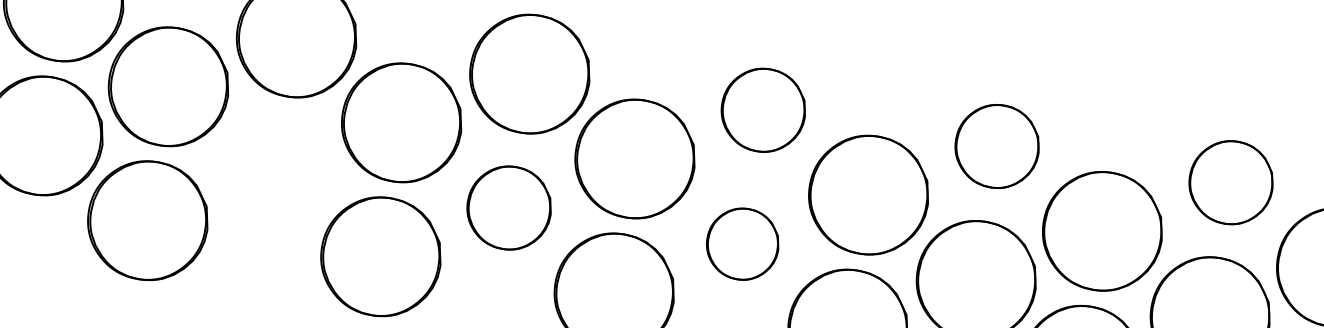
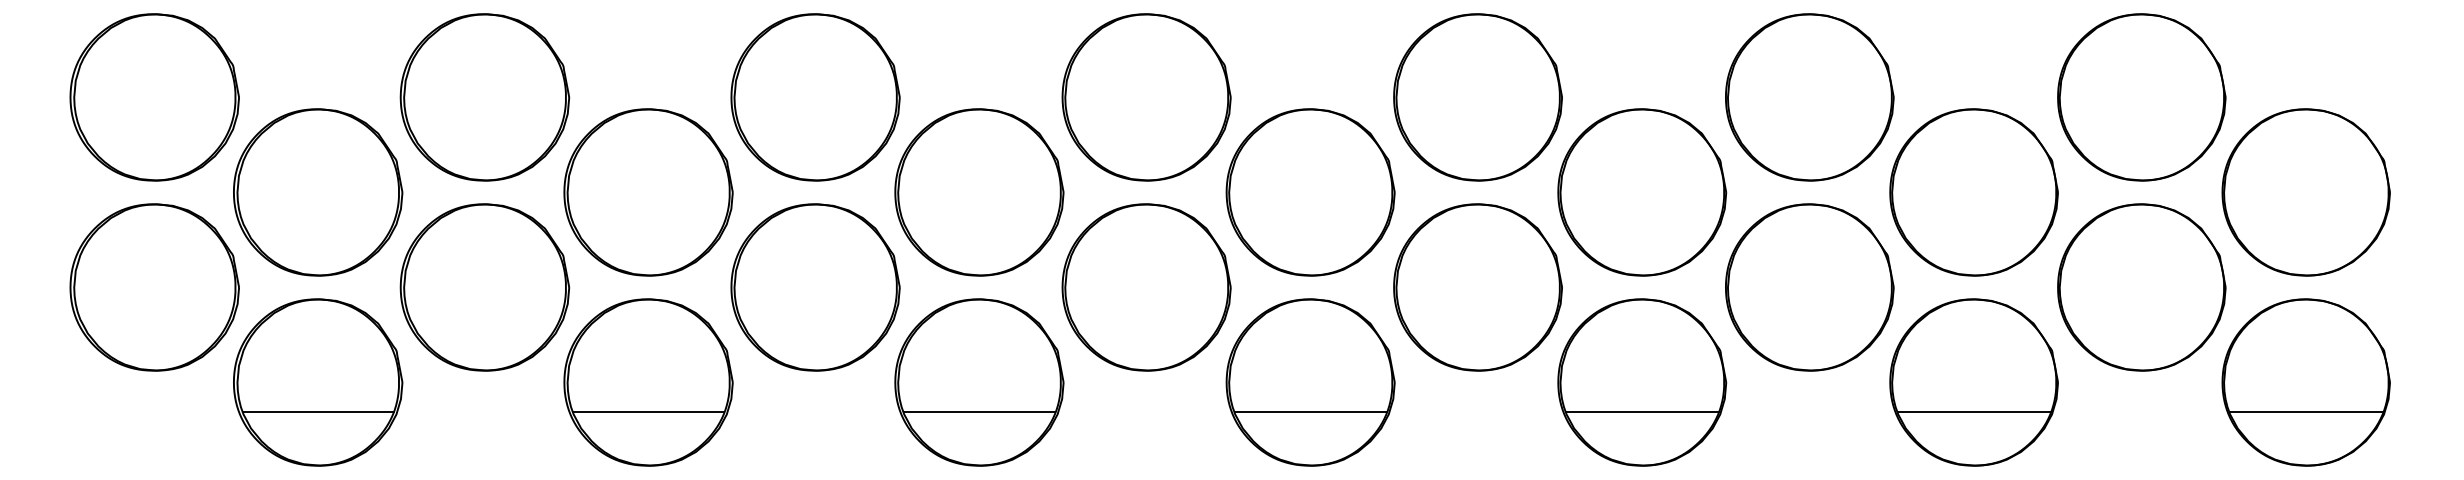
part: (763, 110) -> (1477, 97), size x1.43
part: (997, 146) -> (1809, 97), size x1.43
part: (276, 171) -> (815, 287), added
part: (1230, 182) -> (2141, 97), size x1.43
part: (509, 208) -> (1146, 287), size x1.43
line: (144, 241) -> (648, 412), added
part: (742, 244) -> (1477, 287), size x1.67
line: (377, 277) -> (979, 412), added
line: (611, 313) -> (1310, 412), added

